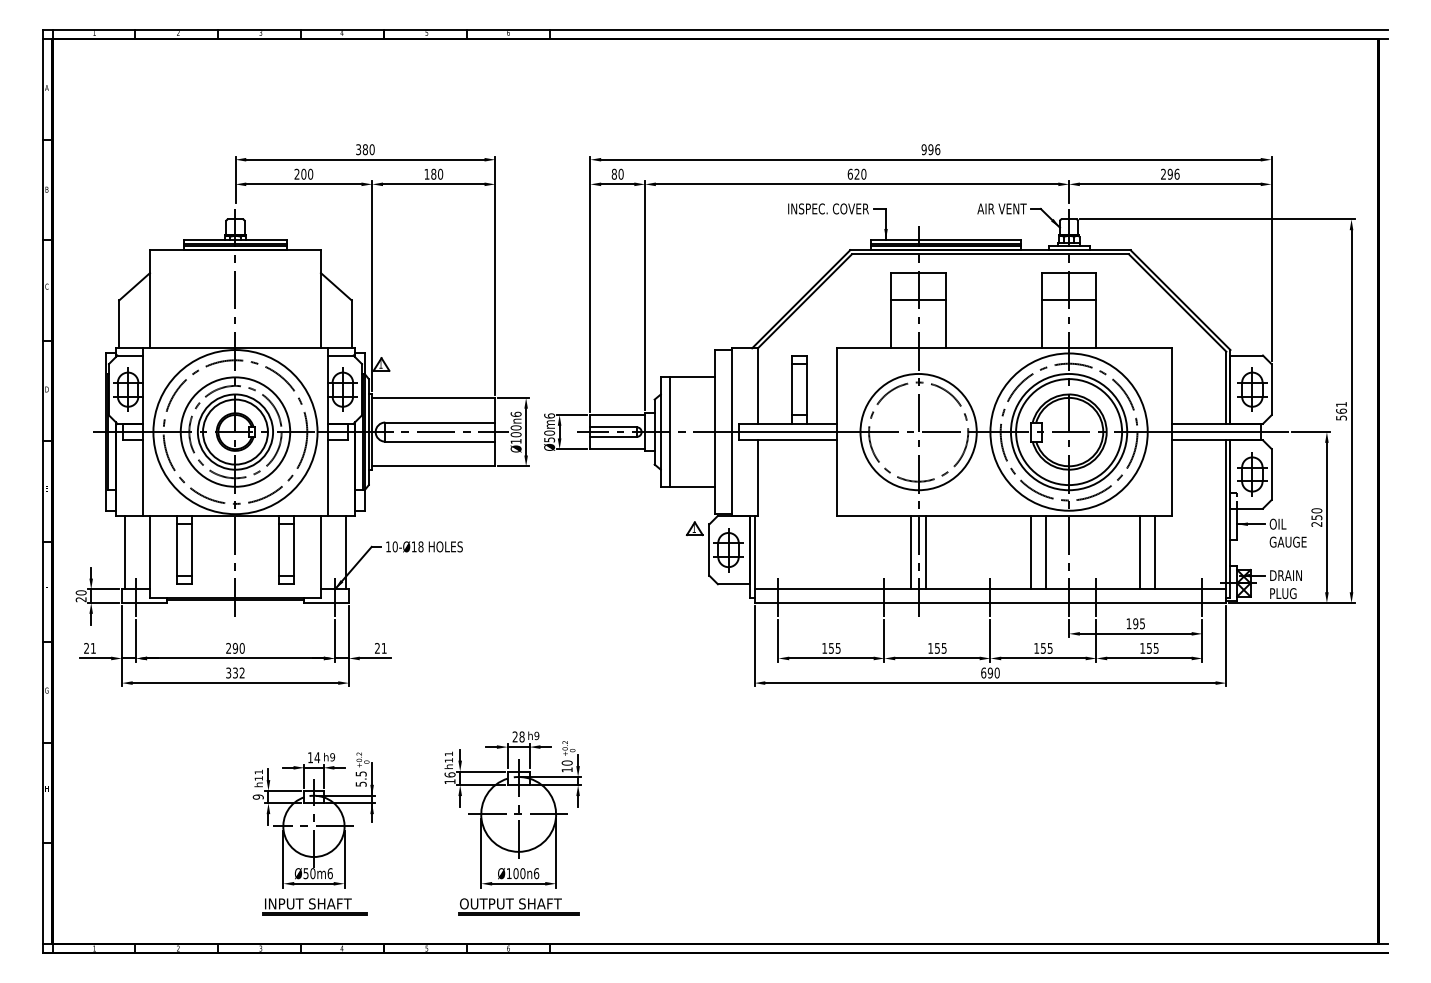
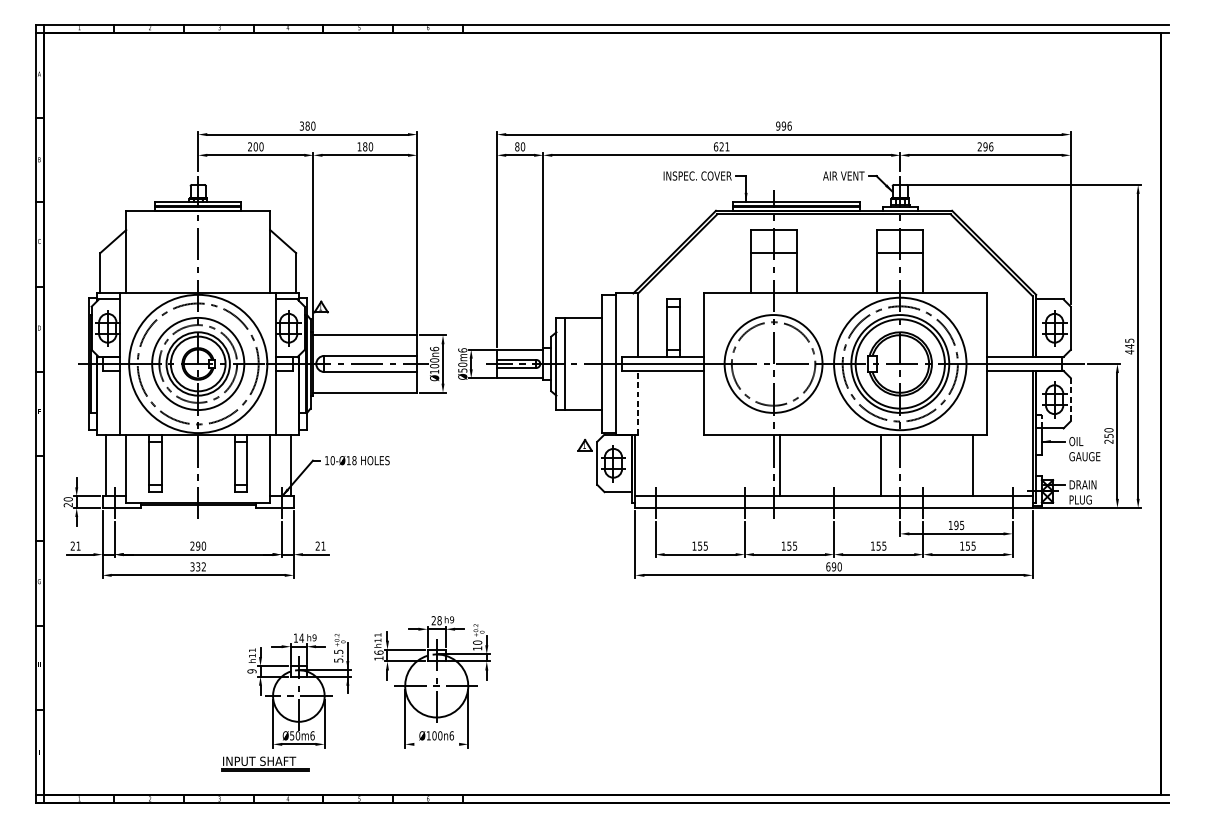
text: (863, 173) -> (727, 146), 620 -> 621
text: (1341, 411) -> (1129, 346), 561 -> 445
line: (1271, 474) -> (1070, 399), solid -> dashed
line: (757, 478) -> (637, 403), solid -> dashed
line: (911, 552) -> (767, 465), removed
line: (1030, 552) -> (867, 465), removed
line: (1140, 552) -> (960, 465), removed
part: (313, 820) -> (298, 691), moved
line: (518, 883) -> (436, 744), removed
part: (518, 906) -> (436, 763), removed

